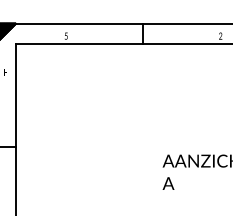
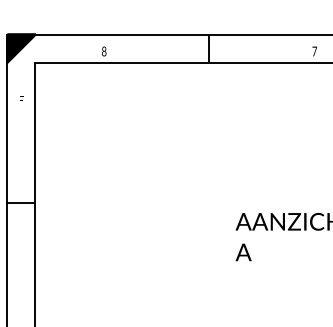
text: (66, 36) -> (104, 51), 5 -> 8
text: (220, 36) -> (314, 51), 2 -> 7

